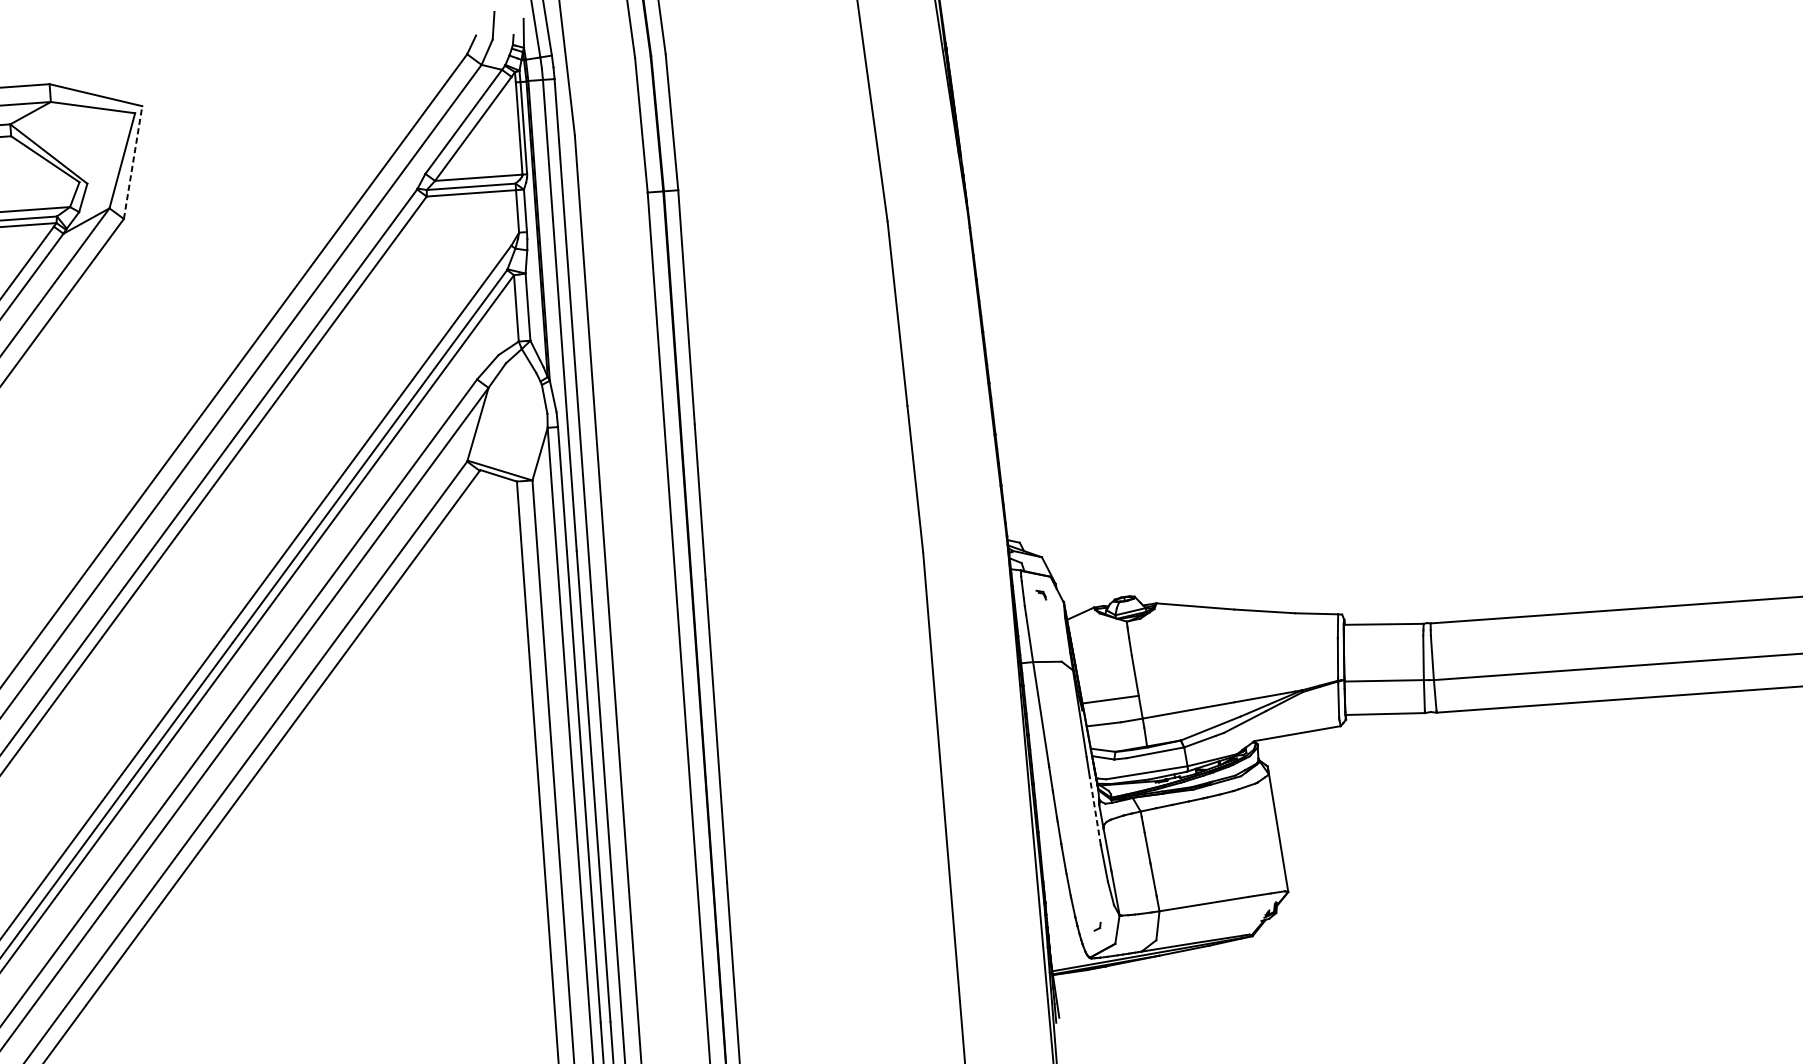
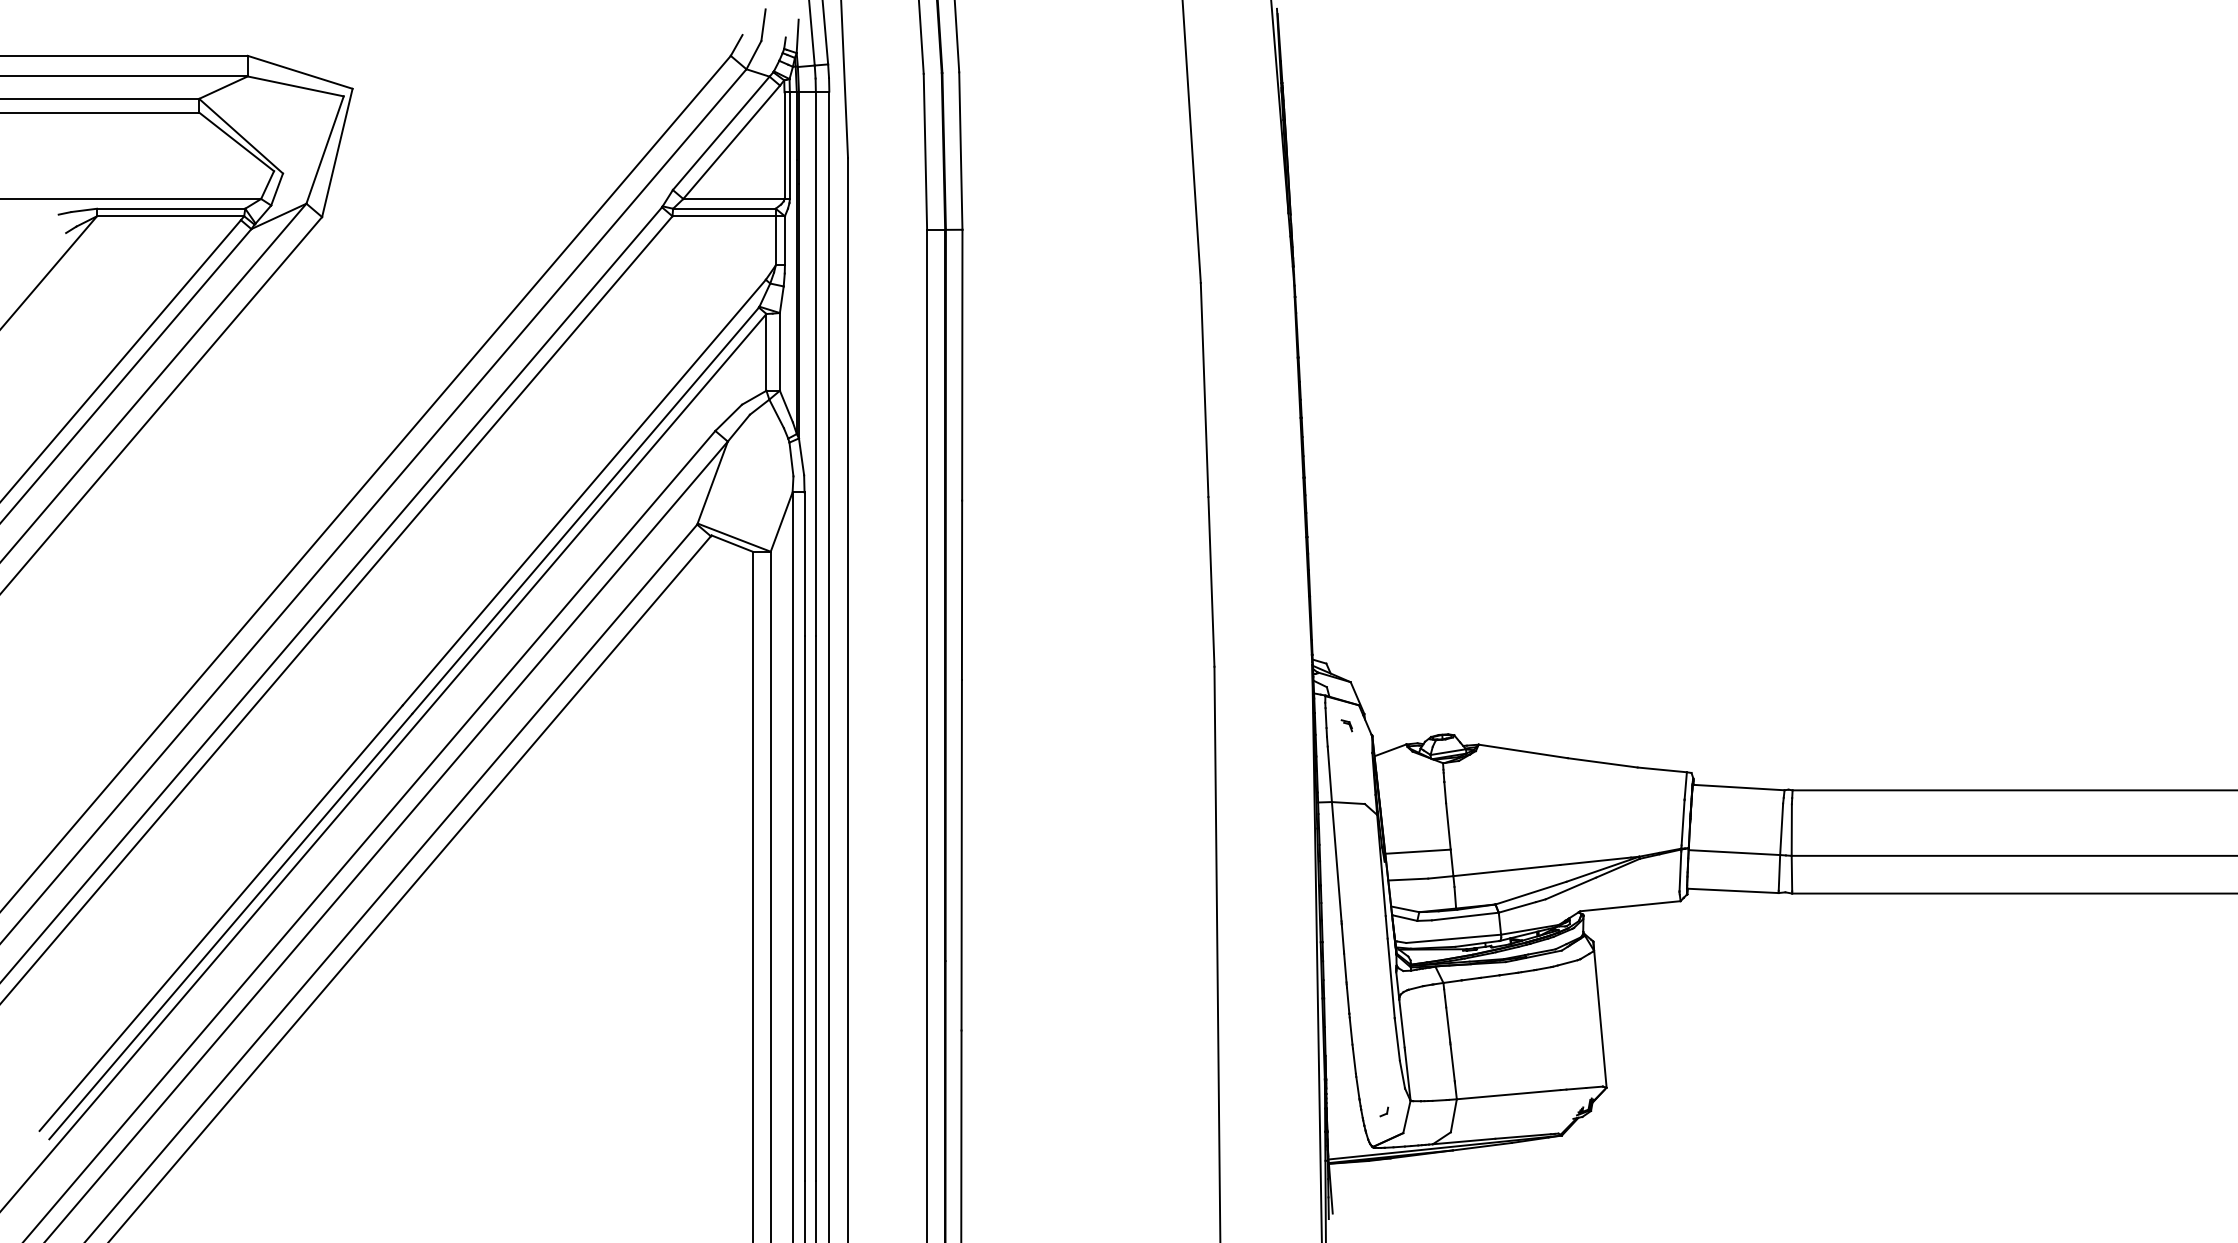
line: (133, 162) -> (337, 152), dashed -> solid
line: (1095, 810) -> (1391, 978), dashed -> solid

